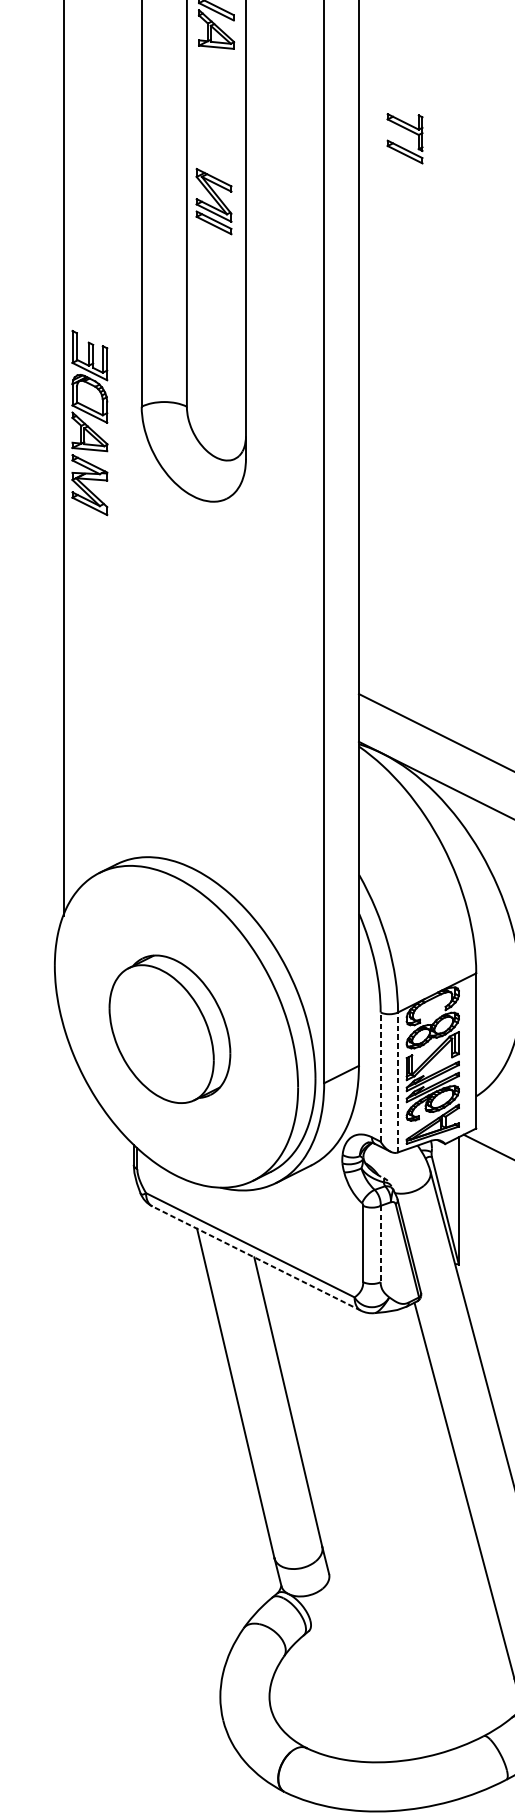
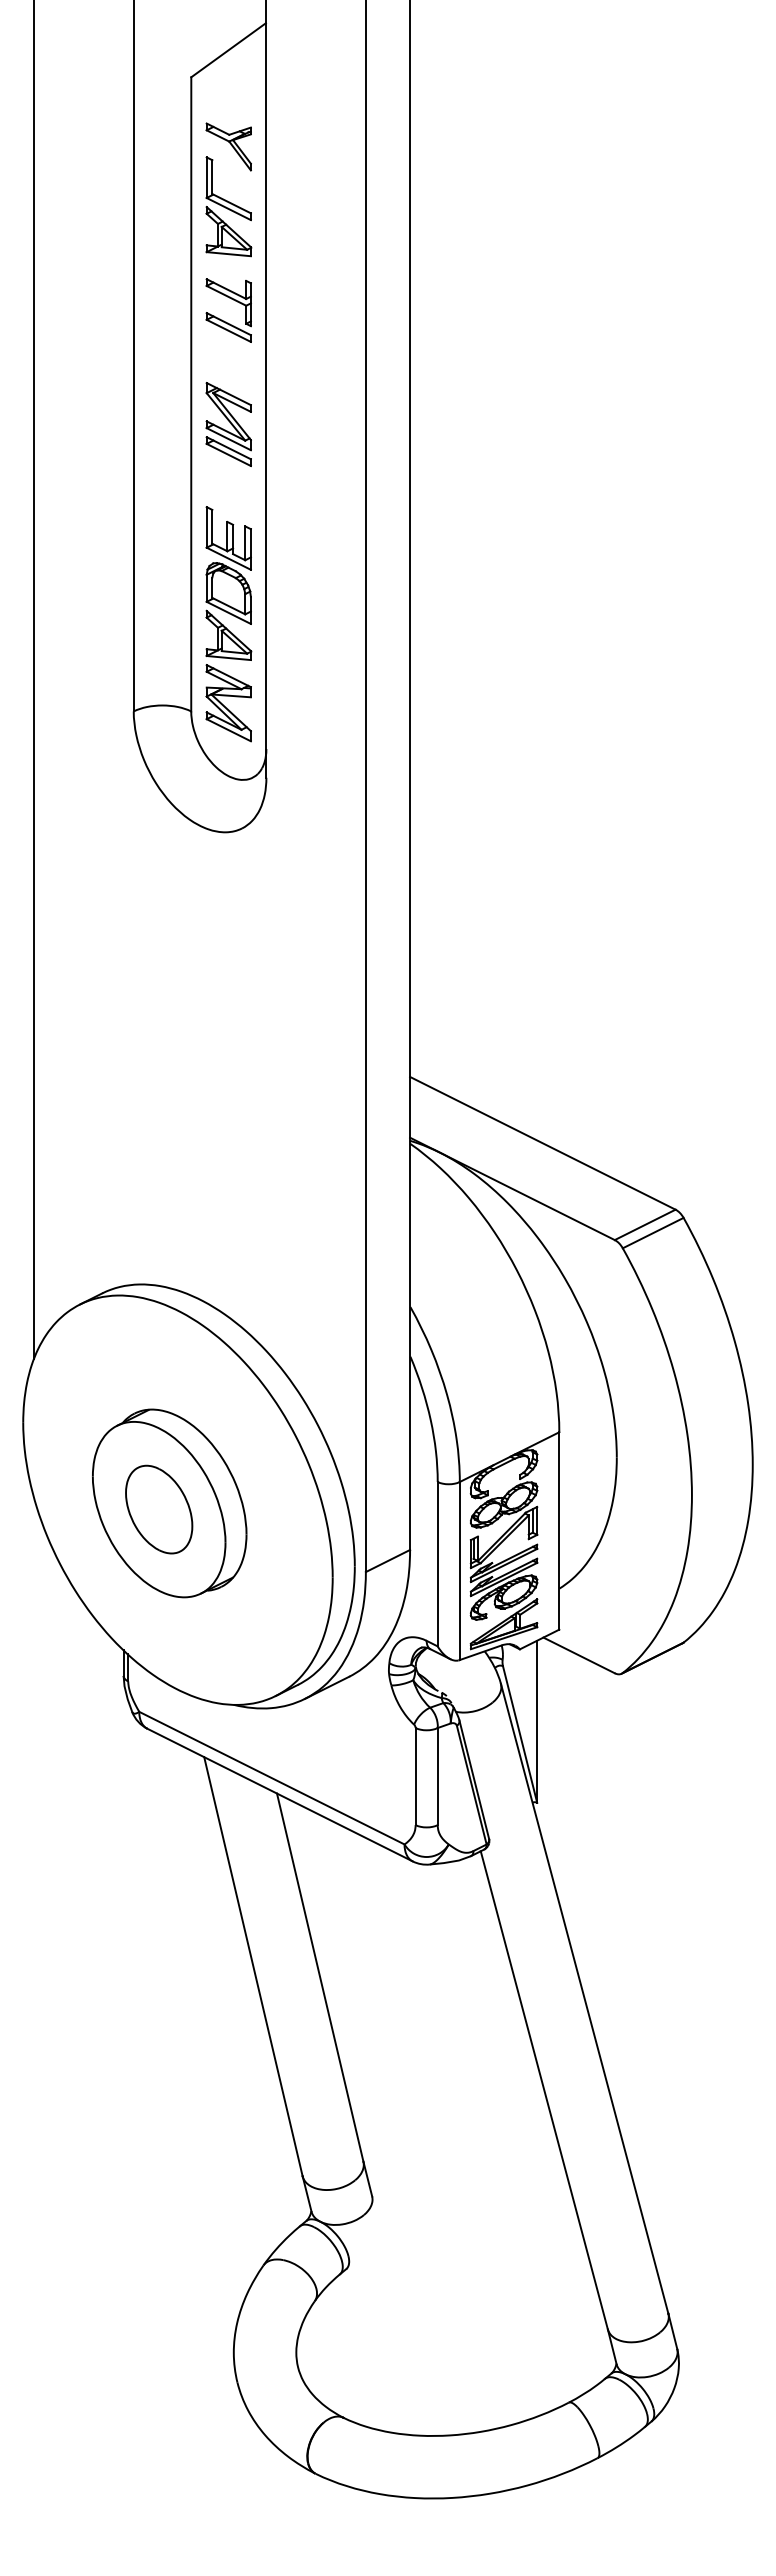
part: (401, 146) -> (224, 320), moved
part: (213, 201) -> (228, 424), moved
part: (89, 423) -> (228, 624), moved
part: (161, 1034) -> (159, 1509), added
line: (380, 1076) -> (437, 1563), dashed -> solid
line: (397, 1082) -> (459, 1570), dashed -> solid
line: (380, 1243) -> (437, 1776), dashed -> solid
line: (256, 1258) -> (279, 1794), dashed -> solid

